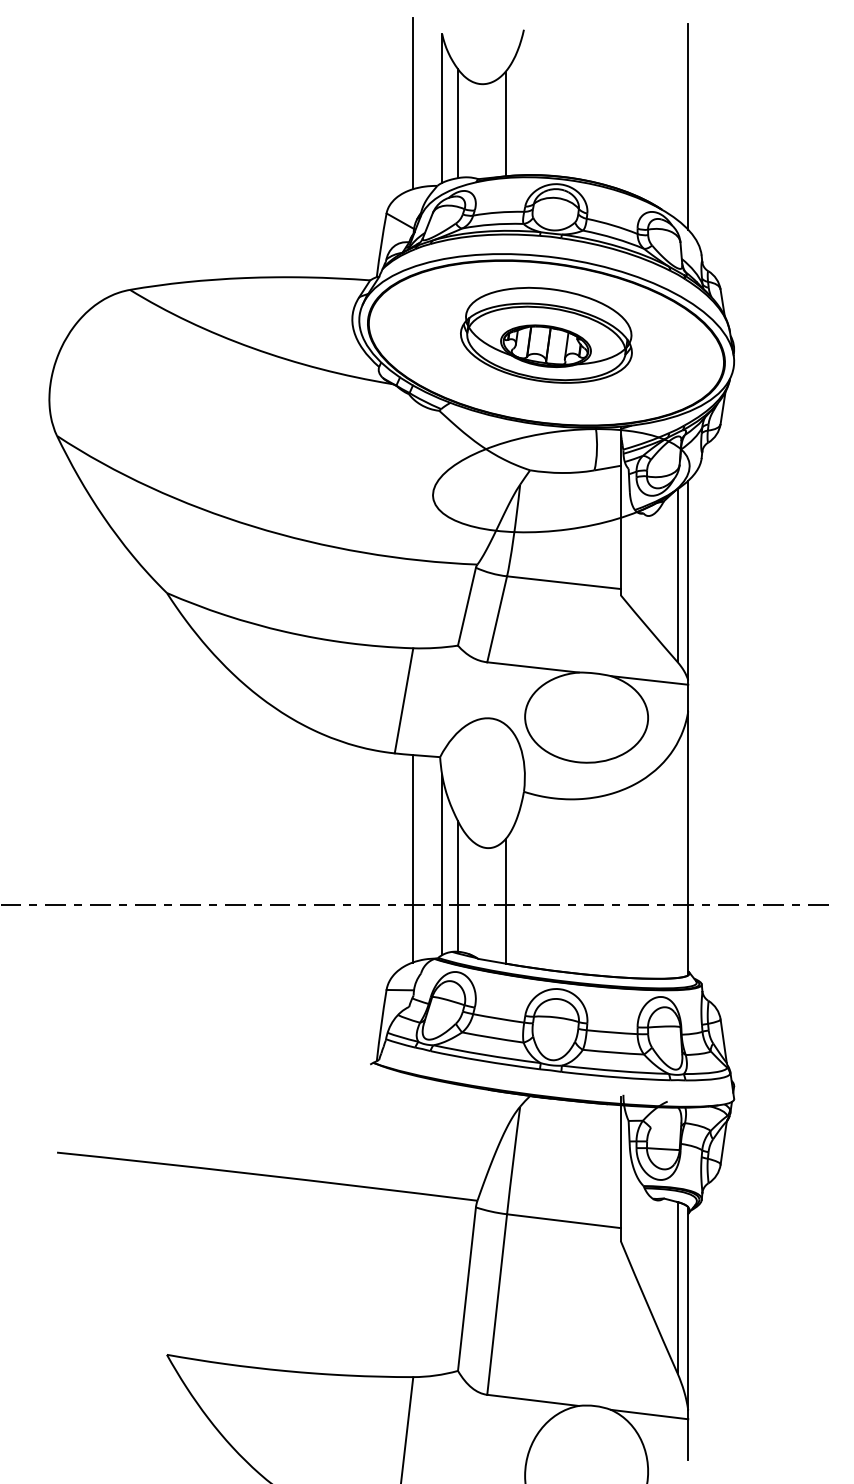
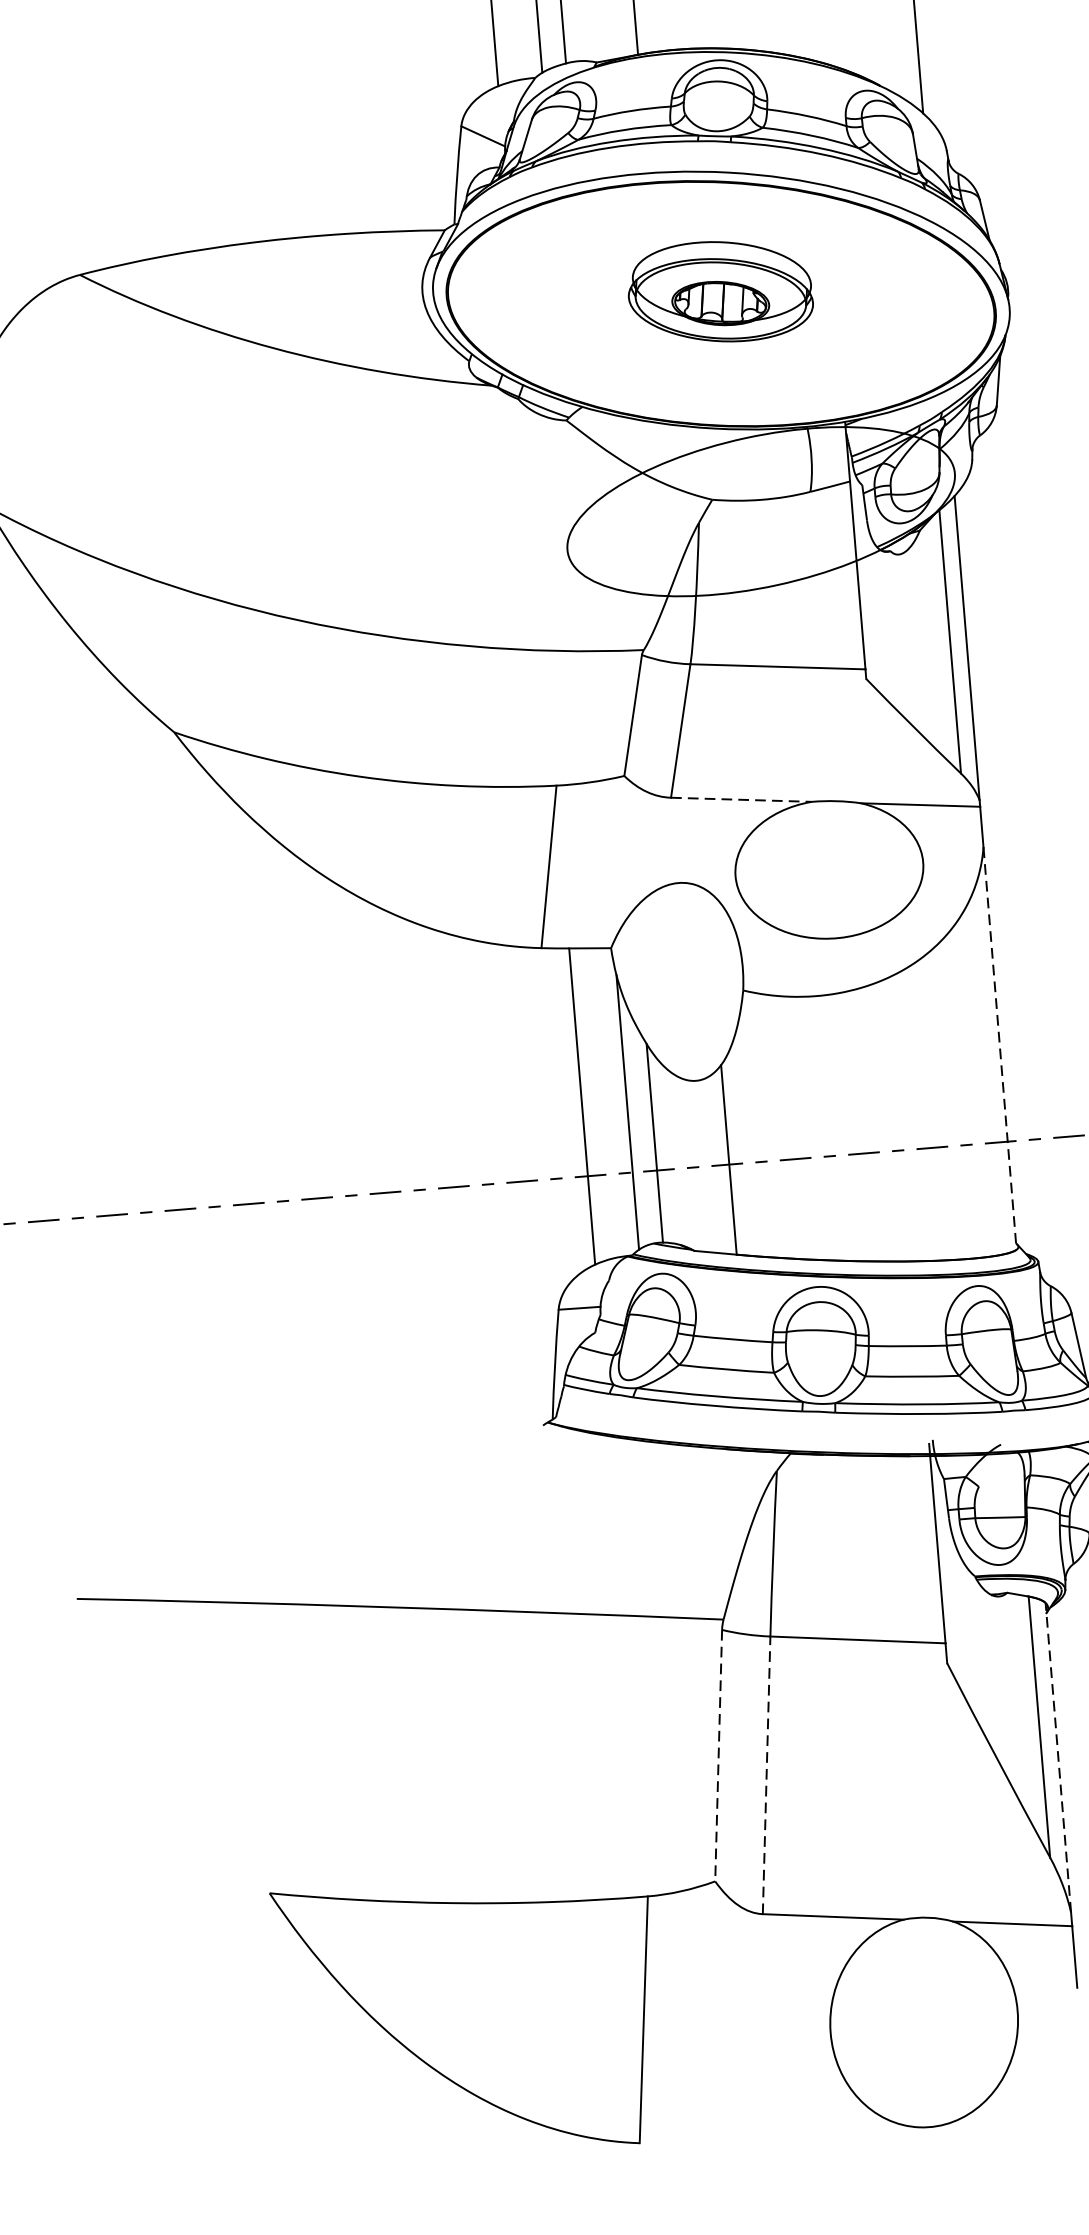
part: (546, 334) -> (720, 290), size x0.7
line: (533, 667) -> (742, 799), solid -> dashed
line: (688, 843) -> (1000, 1048), solid -> dashed
line: (466, 1289) -> (717, 1756), solid -> dashed
line: (497, 1304) -> (767, 1775), solid -> dashed
line: (688, 1308) -> (1058, 1757), solid -> dashed

